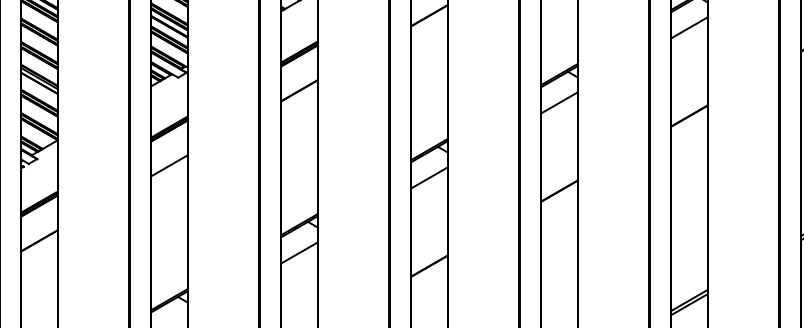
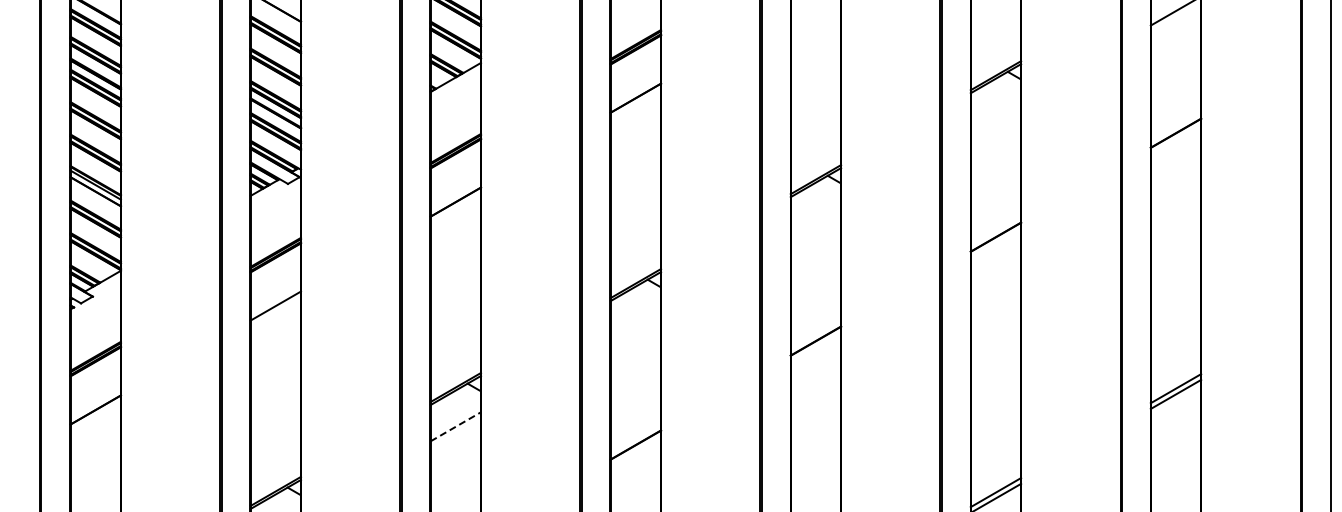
line: (689, 27) -> (995, 114), removed
line: (559, 102) -> (815, 218), removed
line: (429, 177) -> (635, 322), removed
line: (299, 252) -> (456, 426), solid -> dashed

